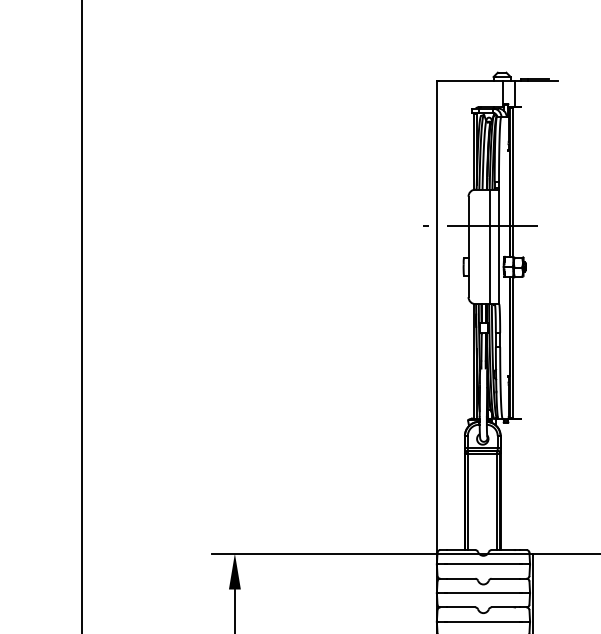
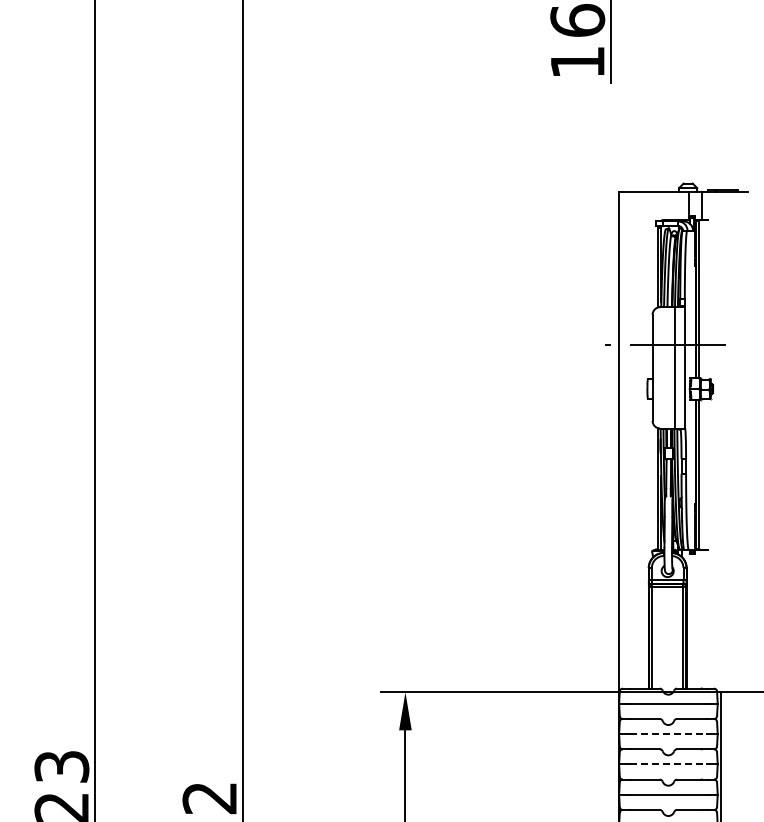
line: (483, 593) -> (668, 734), solid -> dashed
line: (483, 621) -> (668, 764), solid -> dashed

